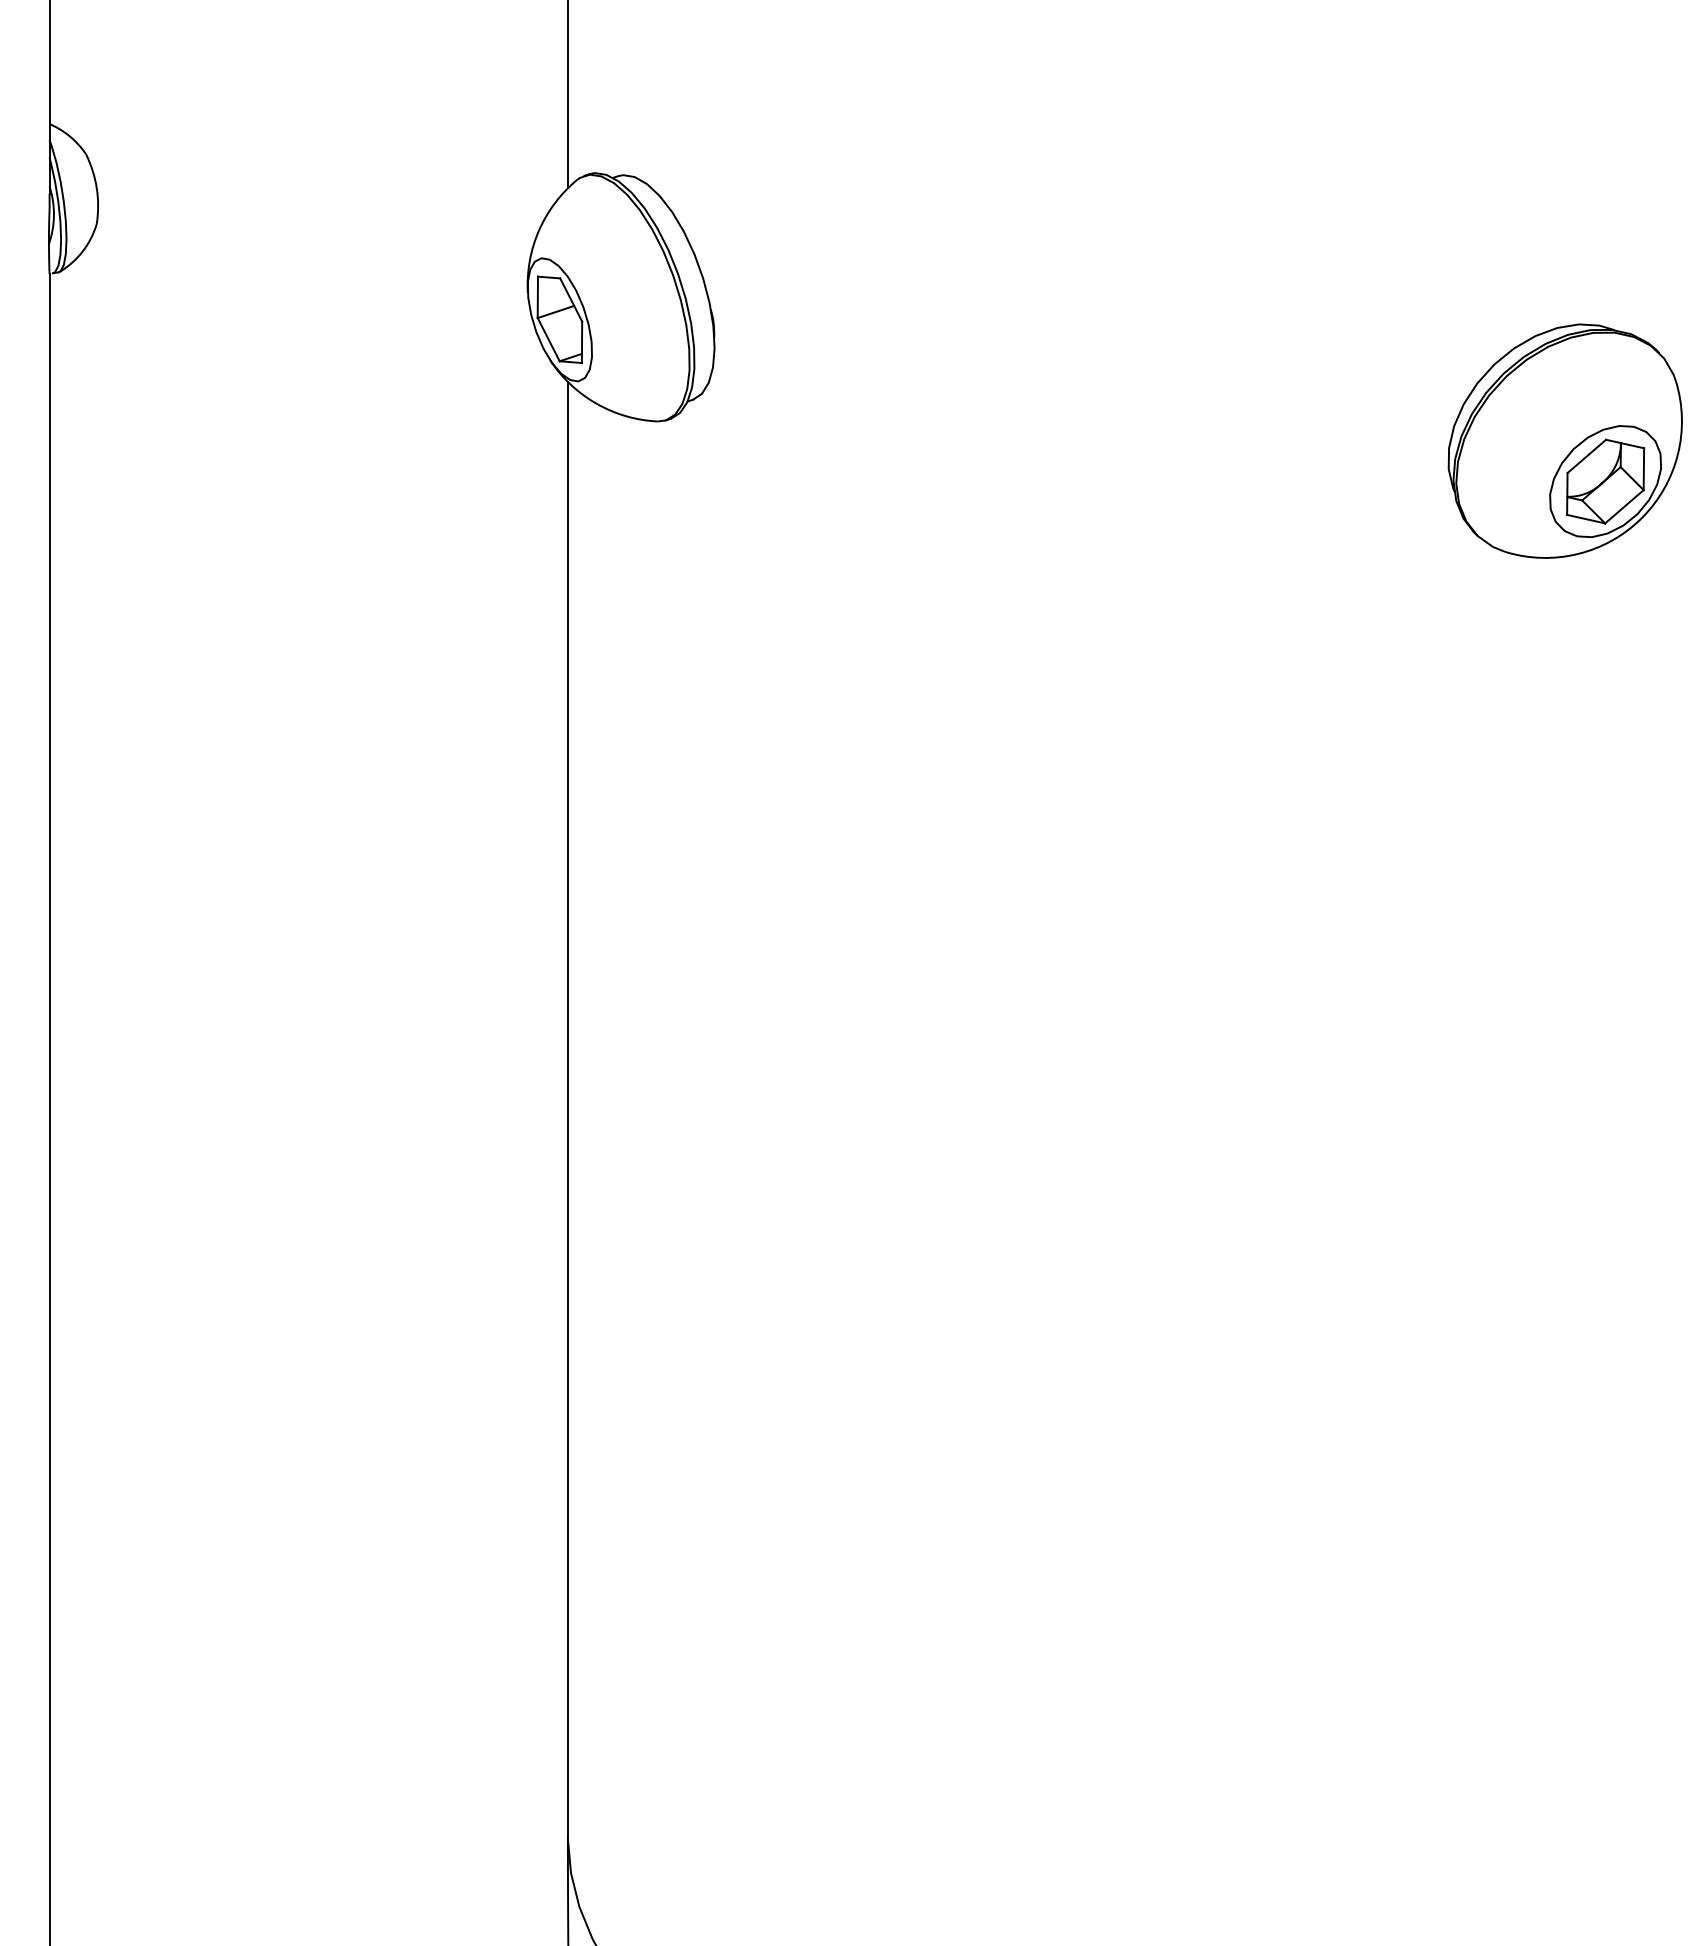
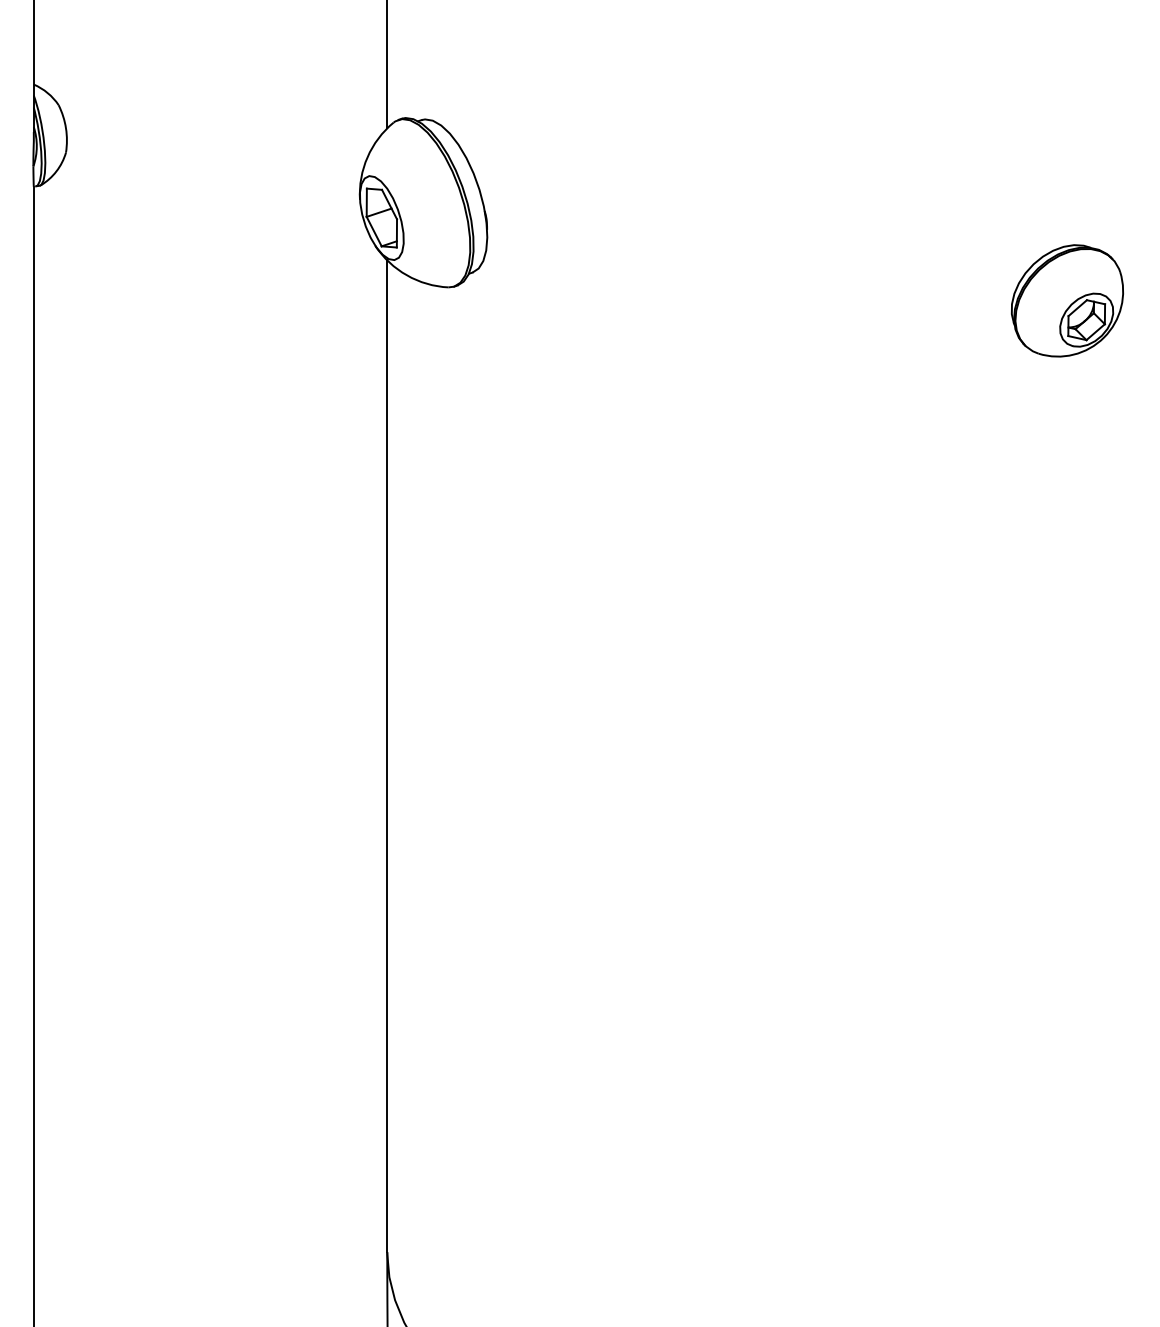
part: (1565, 440) -> (1067, 300), size x0.7

